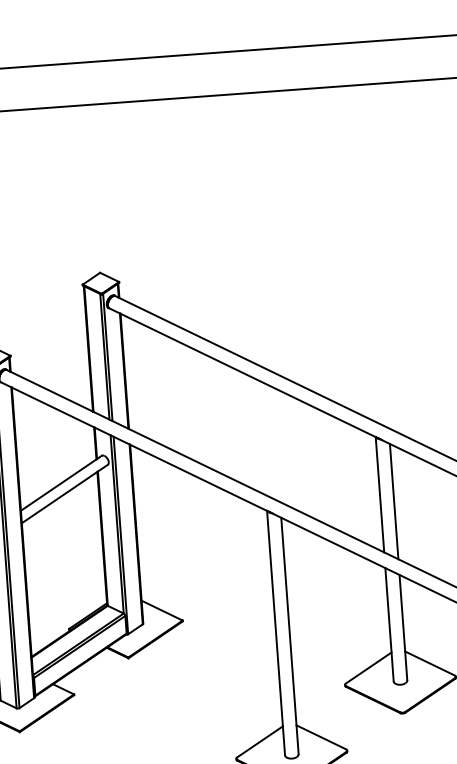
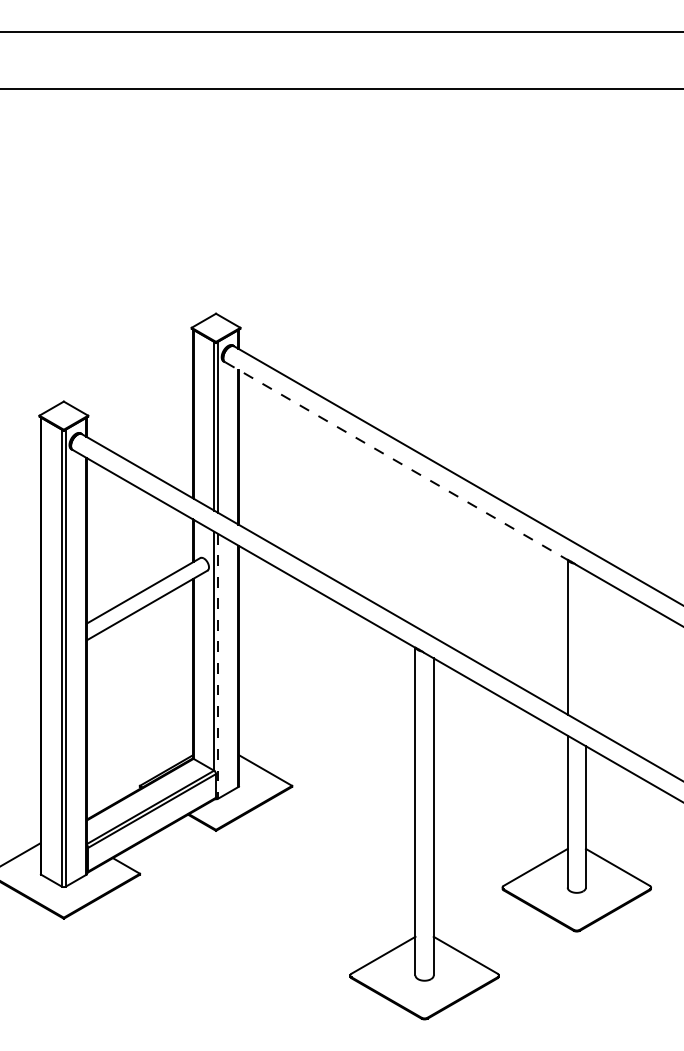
line: (242, 373) -> (396, 461), solid -> dashed
line: (393, 501) -> (585, 647), removed
line: (121, 535) -> (218, 666), solid -> dashed

